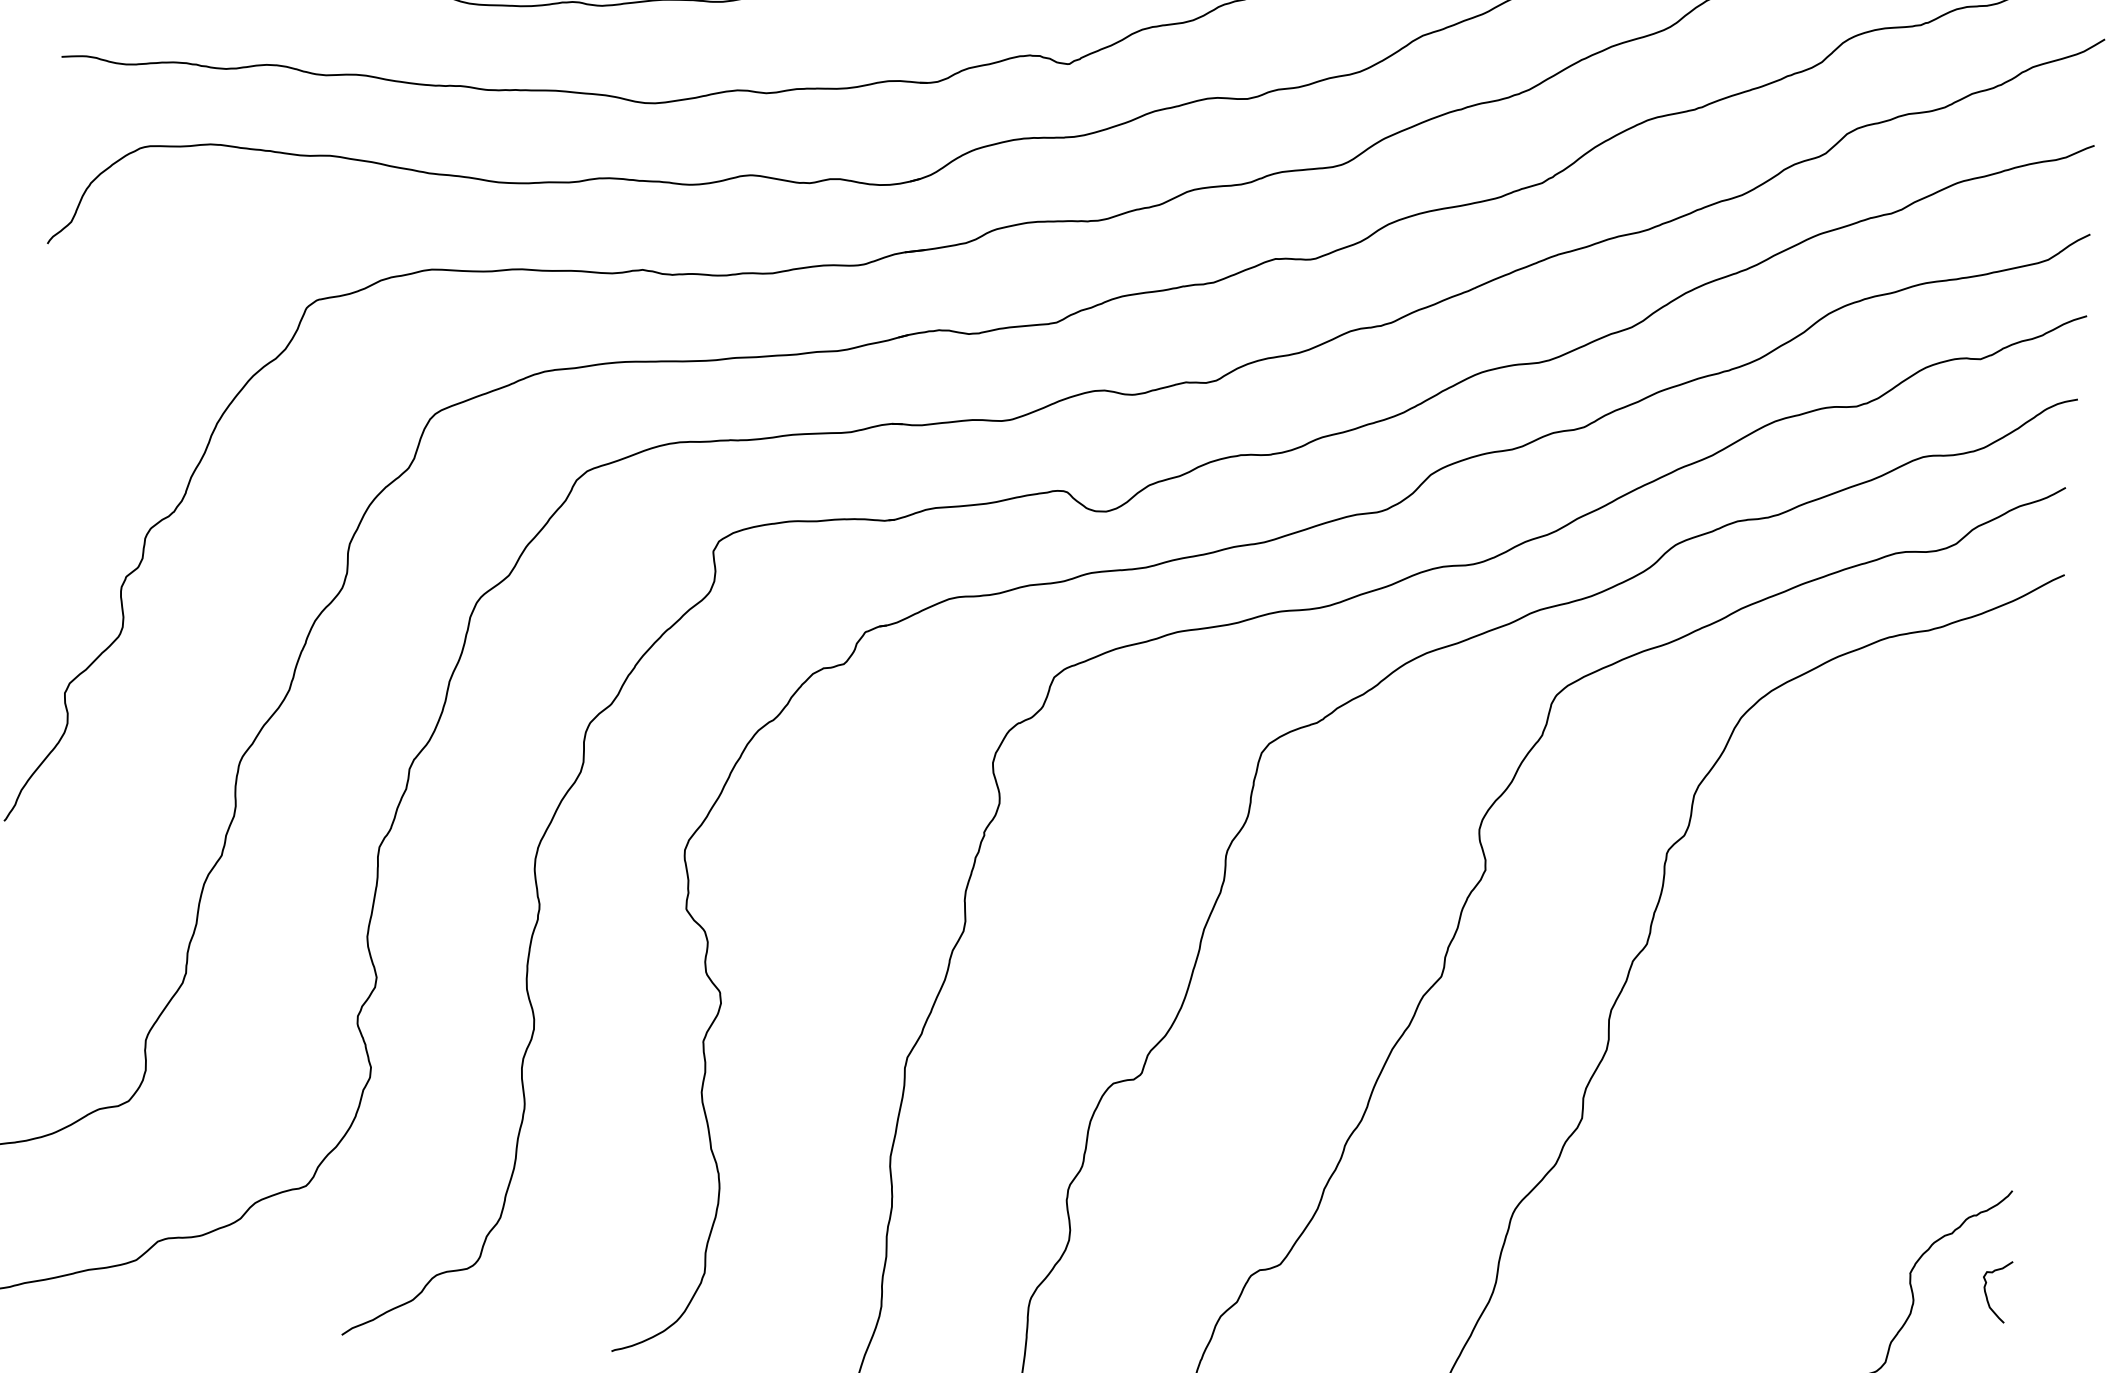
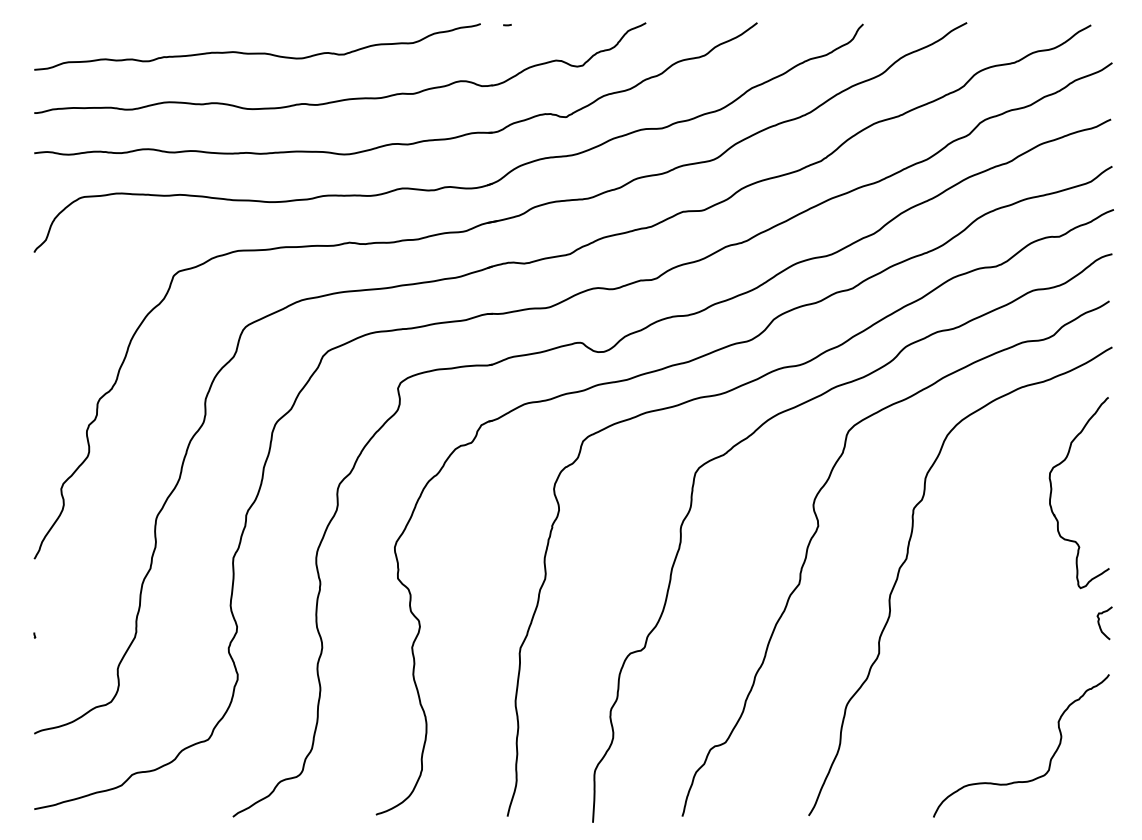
curve: (1931, 836) -> (1052, 490), added
curve: (1988, 1295) -> (1100, 625), moved

